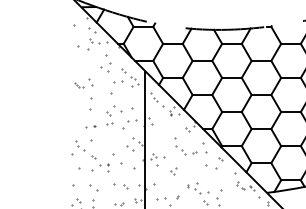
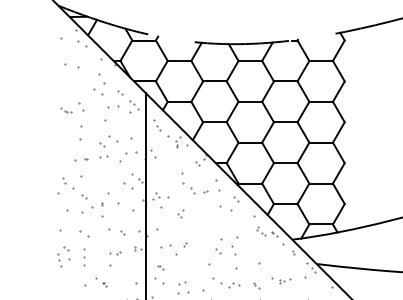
part: (94, 41) -> (85, 58), removed
part: (108, 167) -> (102, 209), size x1.6
part: (193, 187) -> (204, 233), removed

